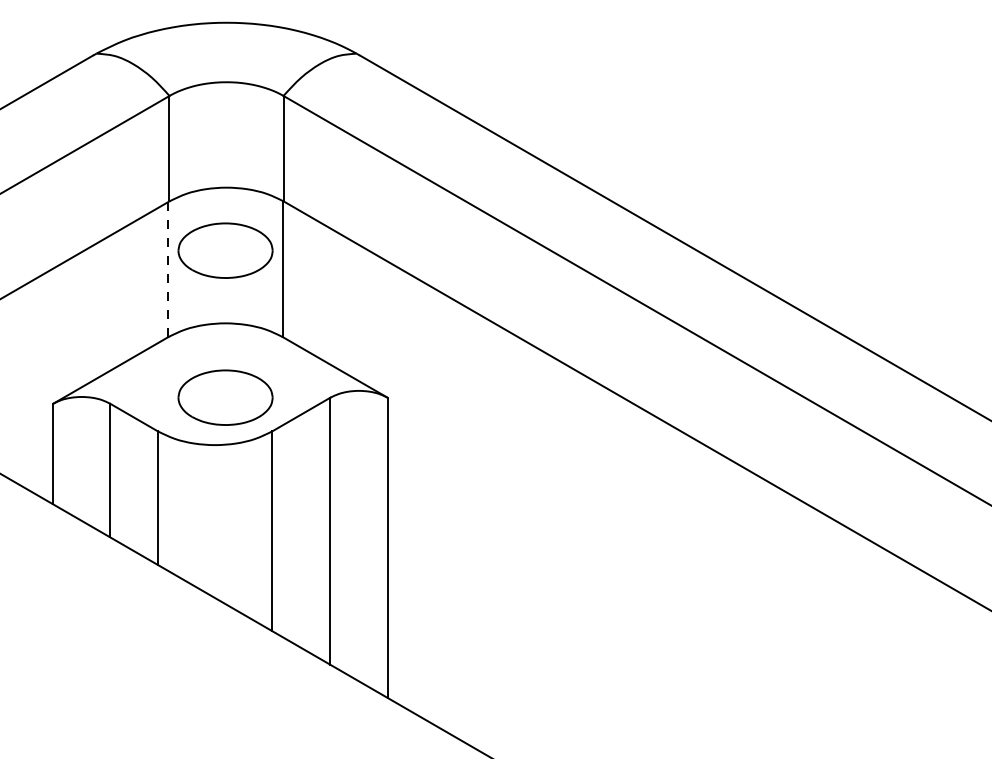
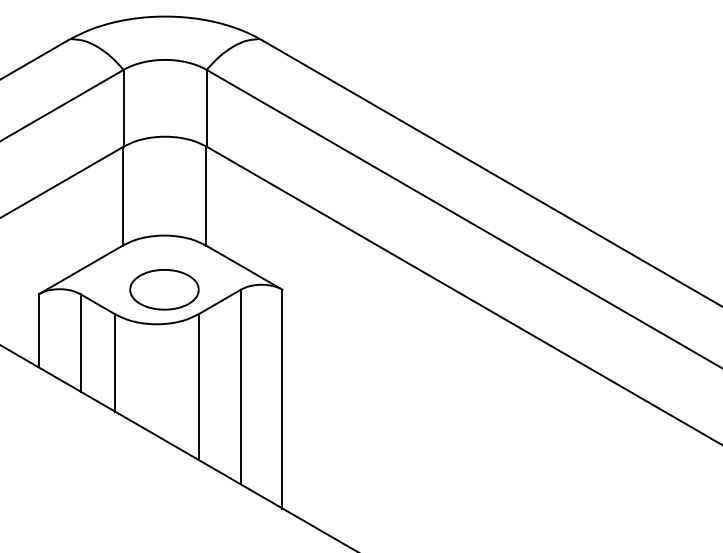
part: (225, 250) -> (164, 182), removed
line: (168, 269) -> (122, 196), dashed -> solid

